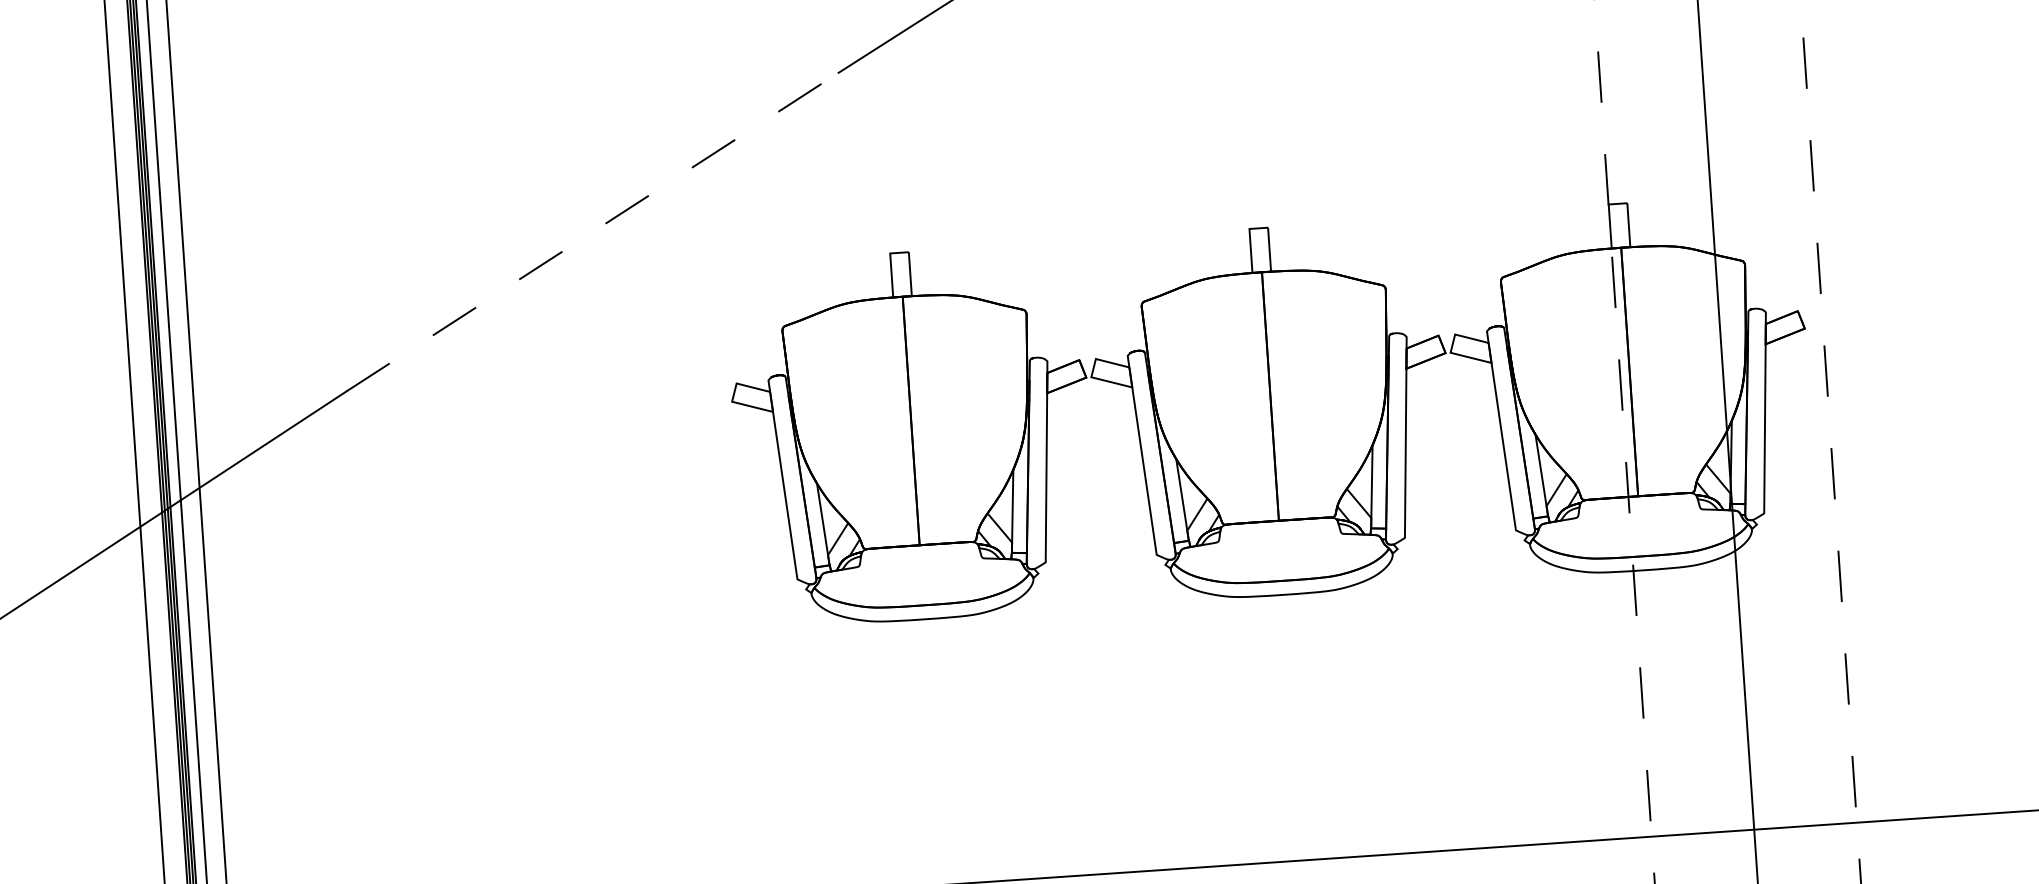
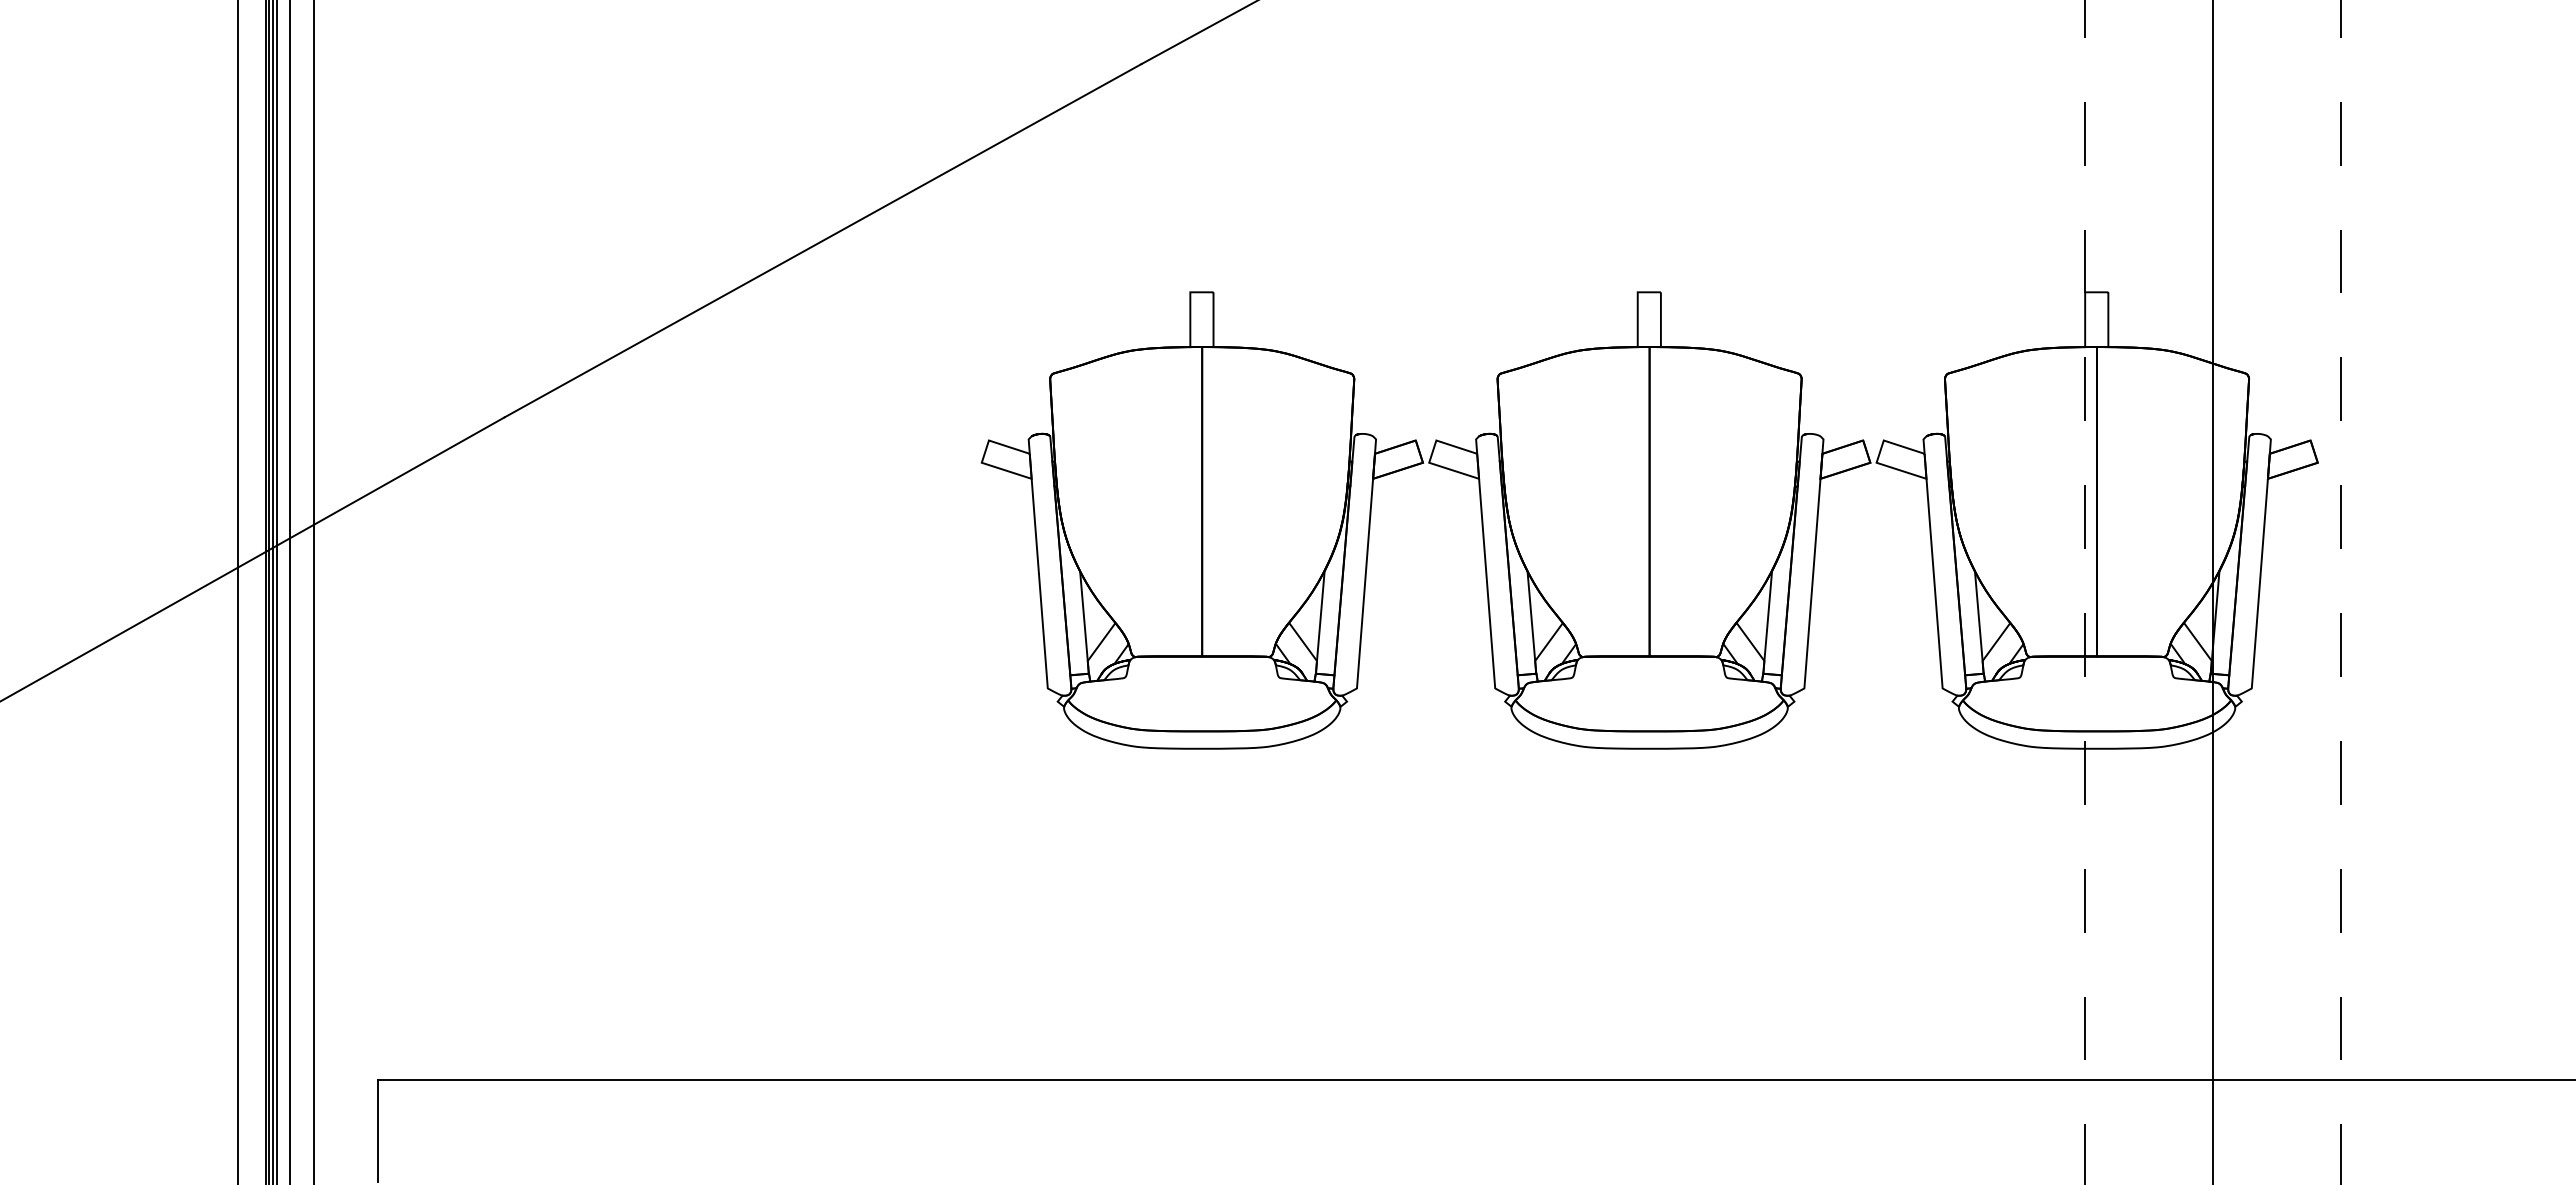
line: (592, 231) -> (823, 240), dashed -> solid

